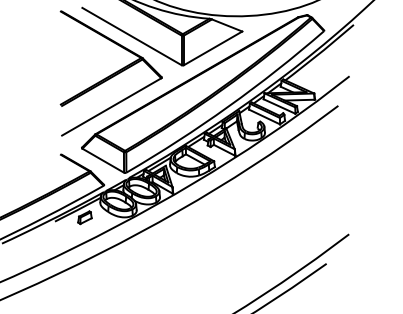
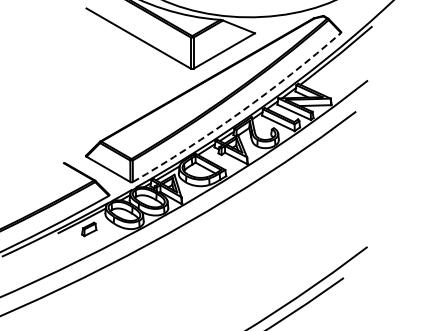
part: (110, 73) -> (116, 77), removed
arc: (228, 106) -> (240, 112), solid -> dashed

